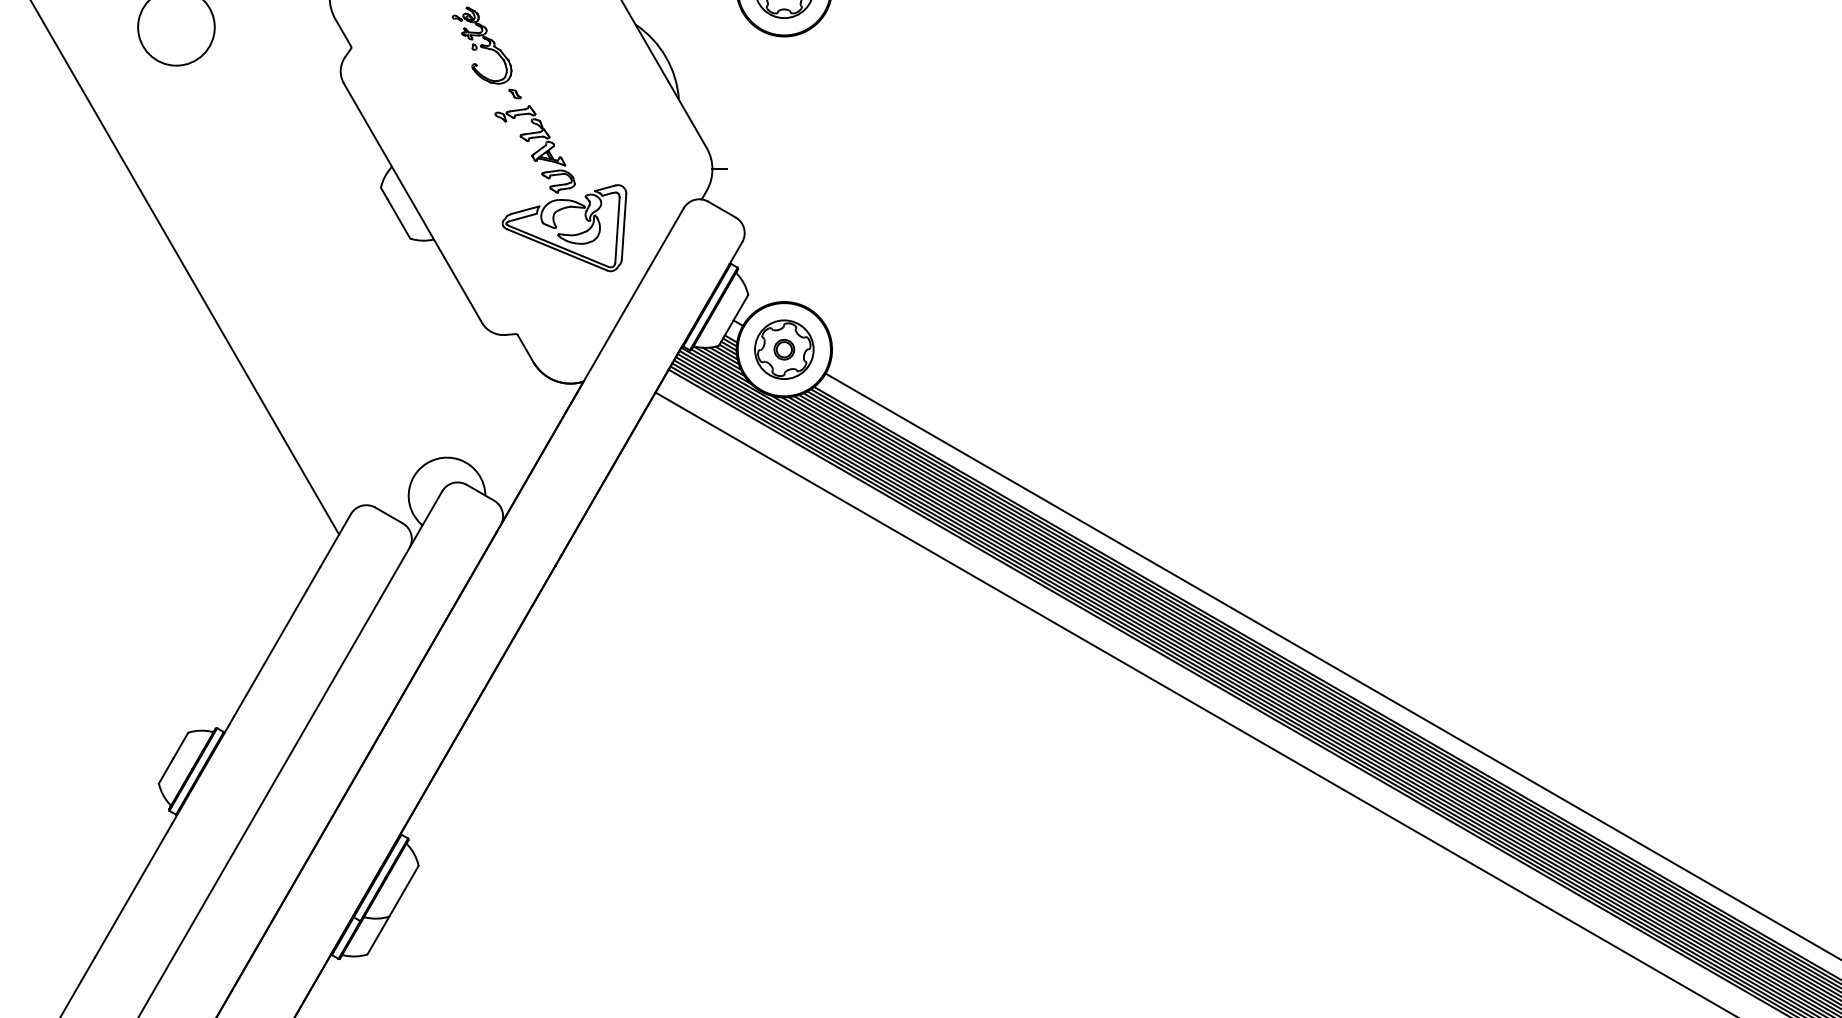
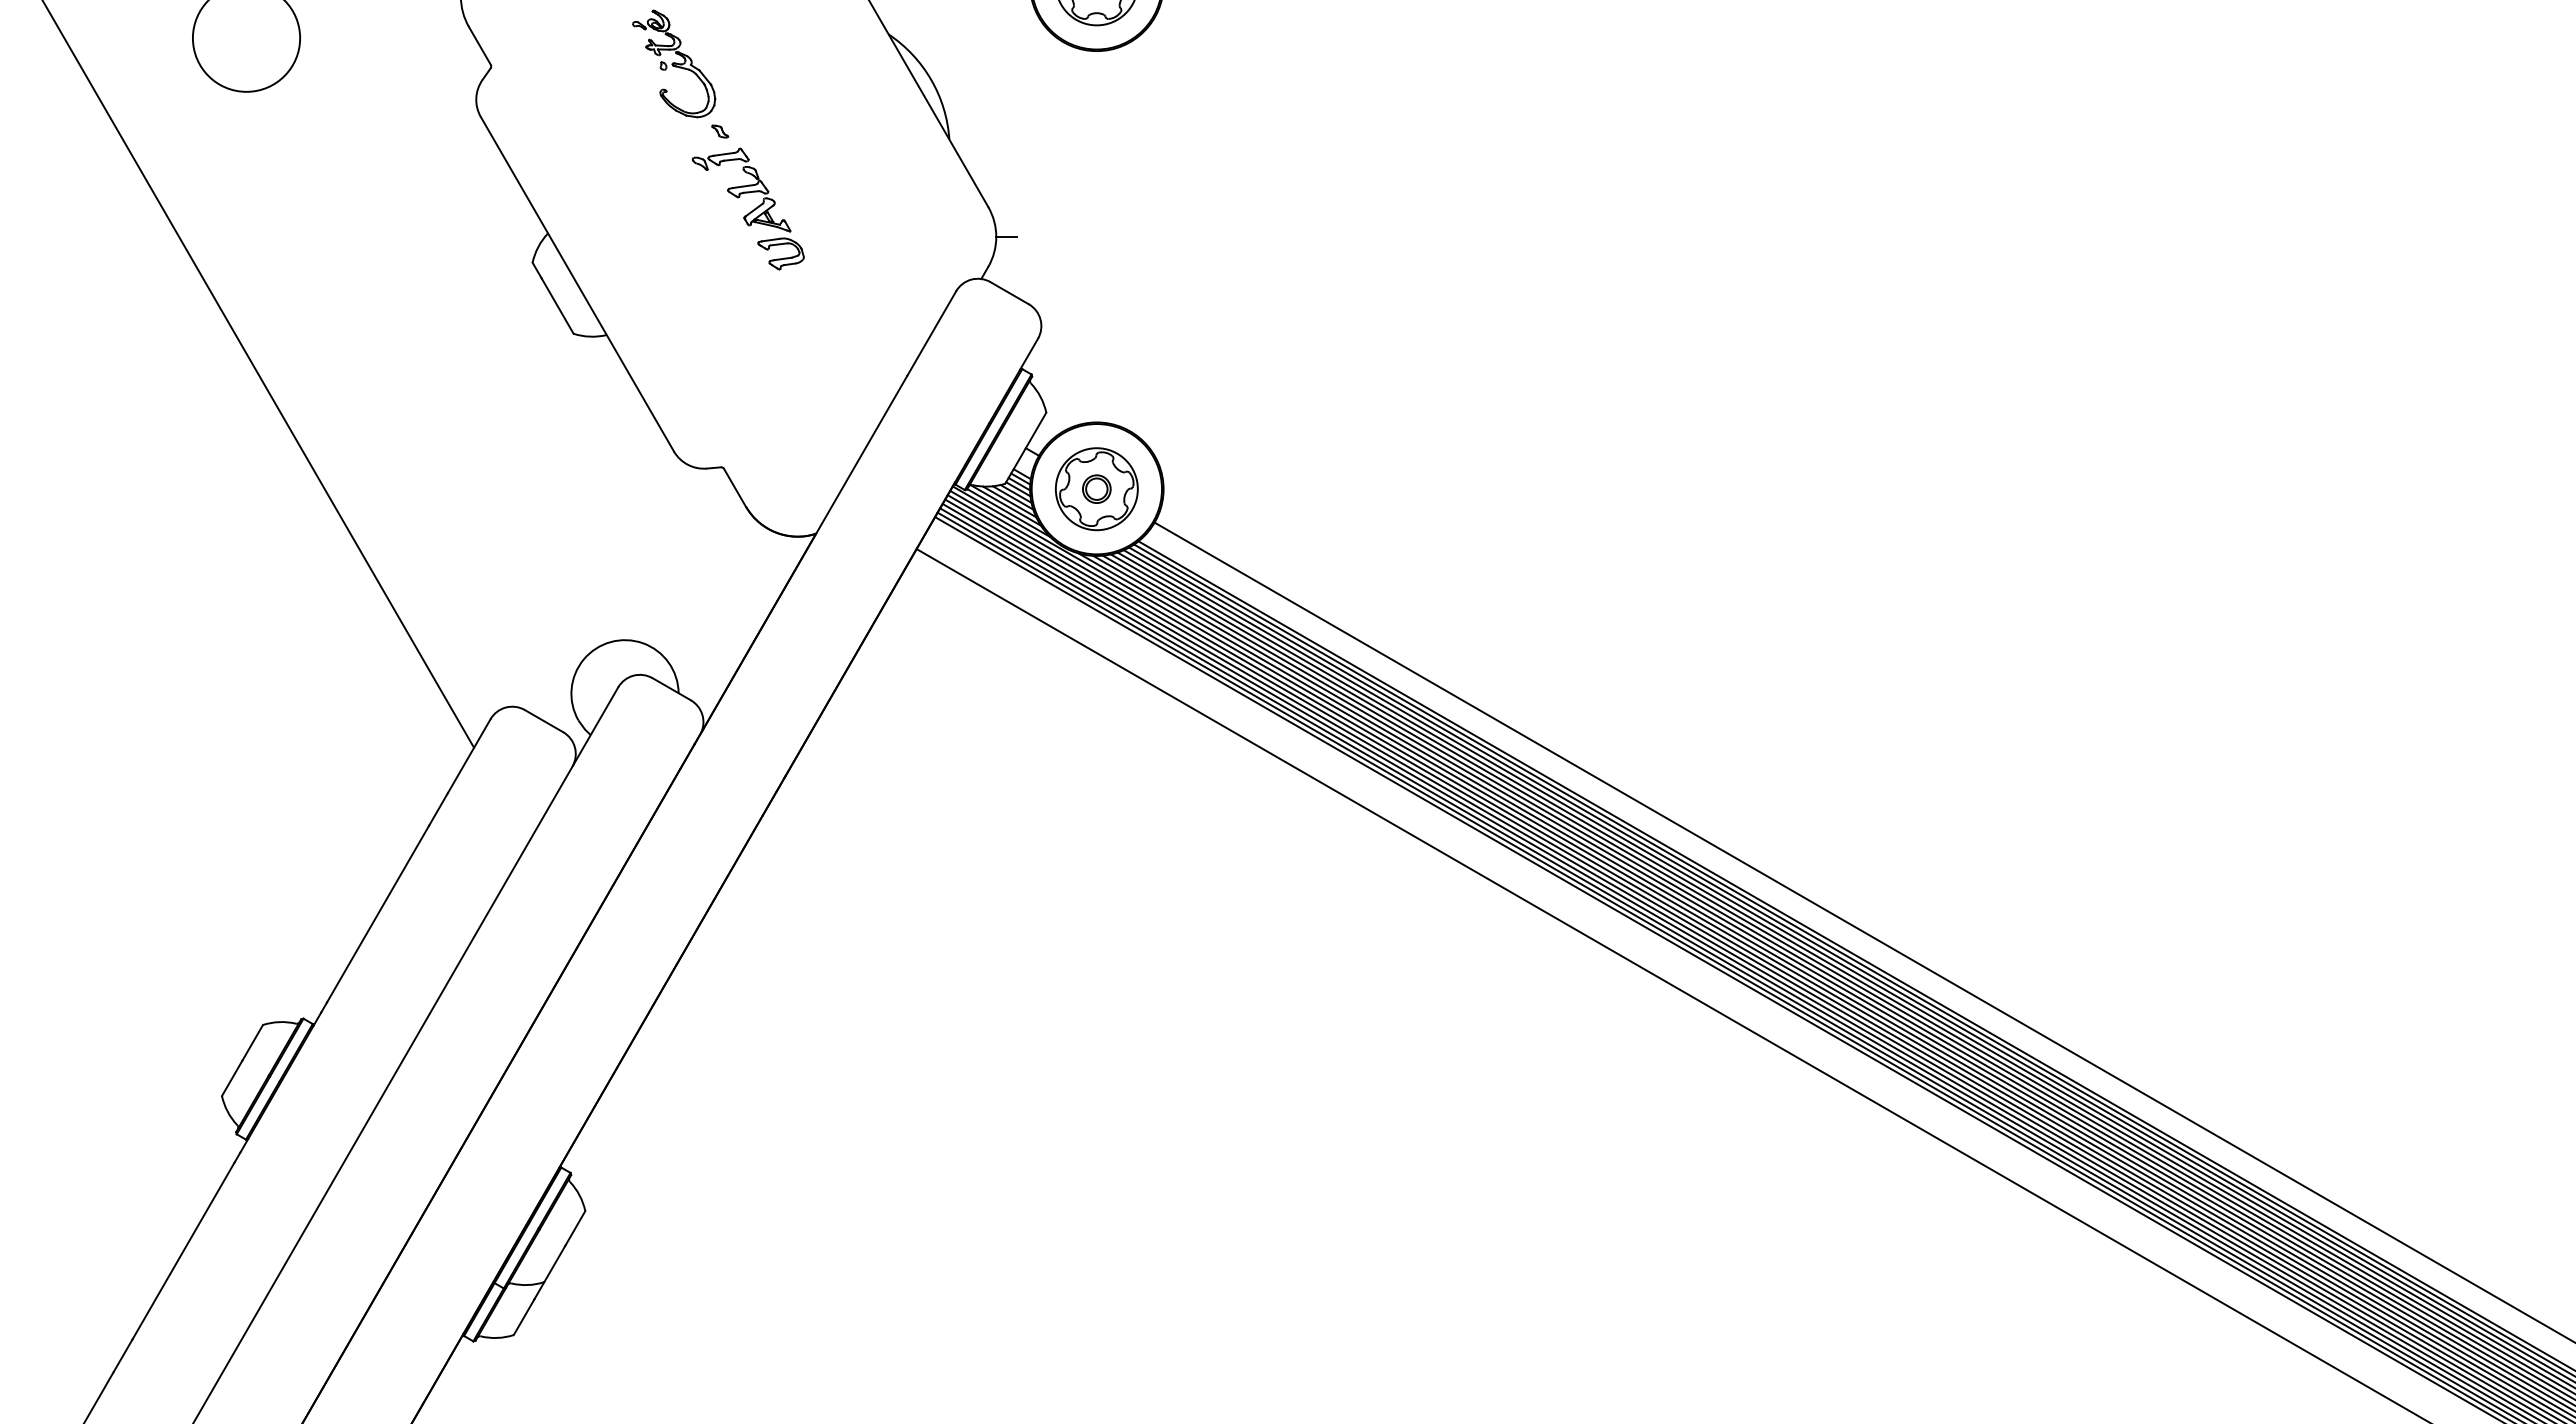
part: (564, 234) -> (789, 327), removed

